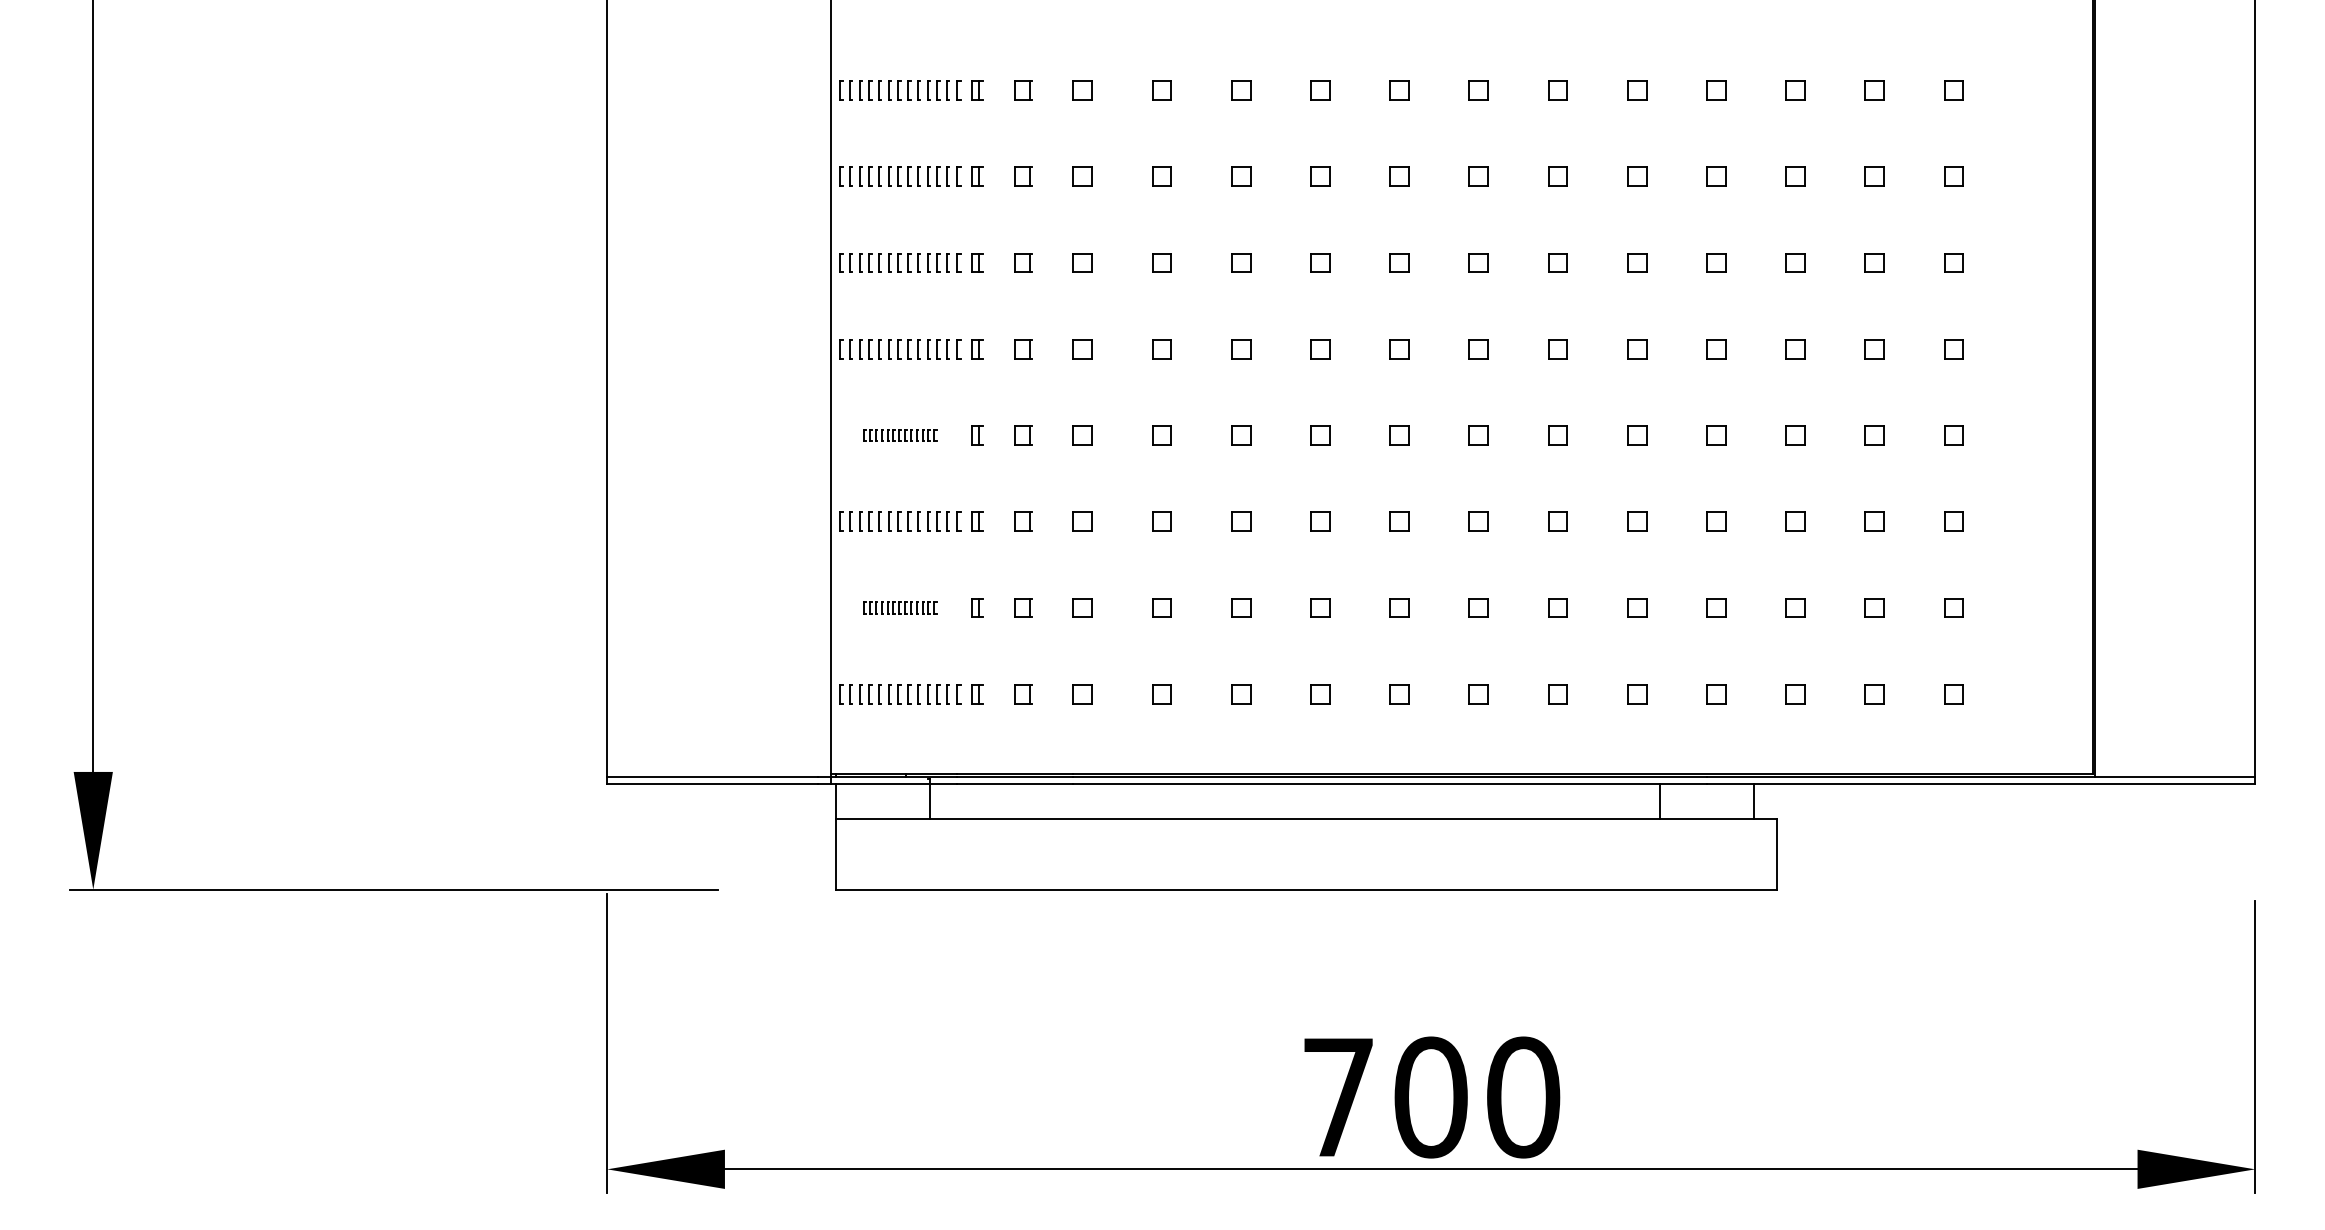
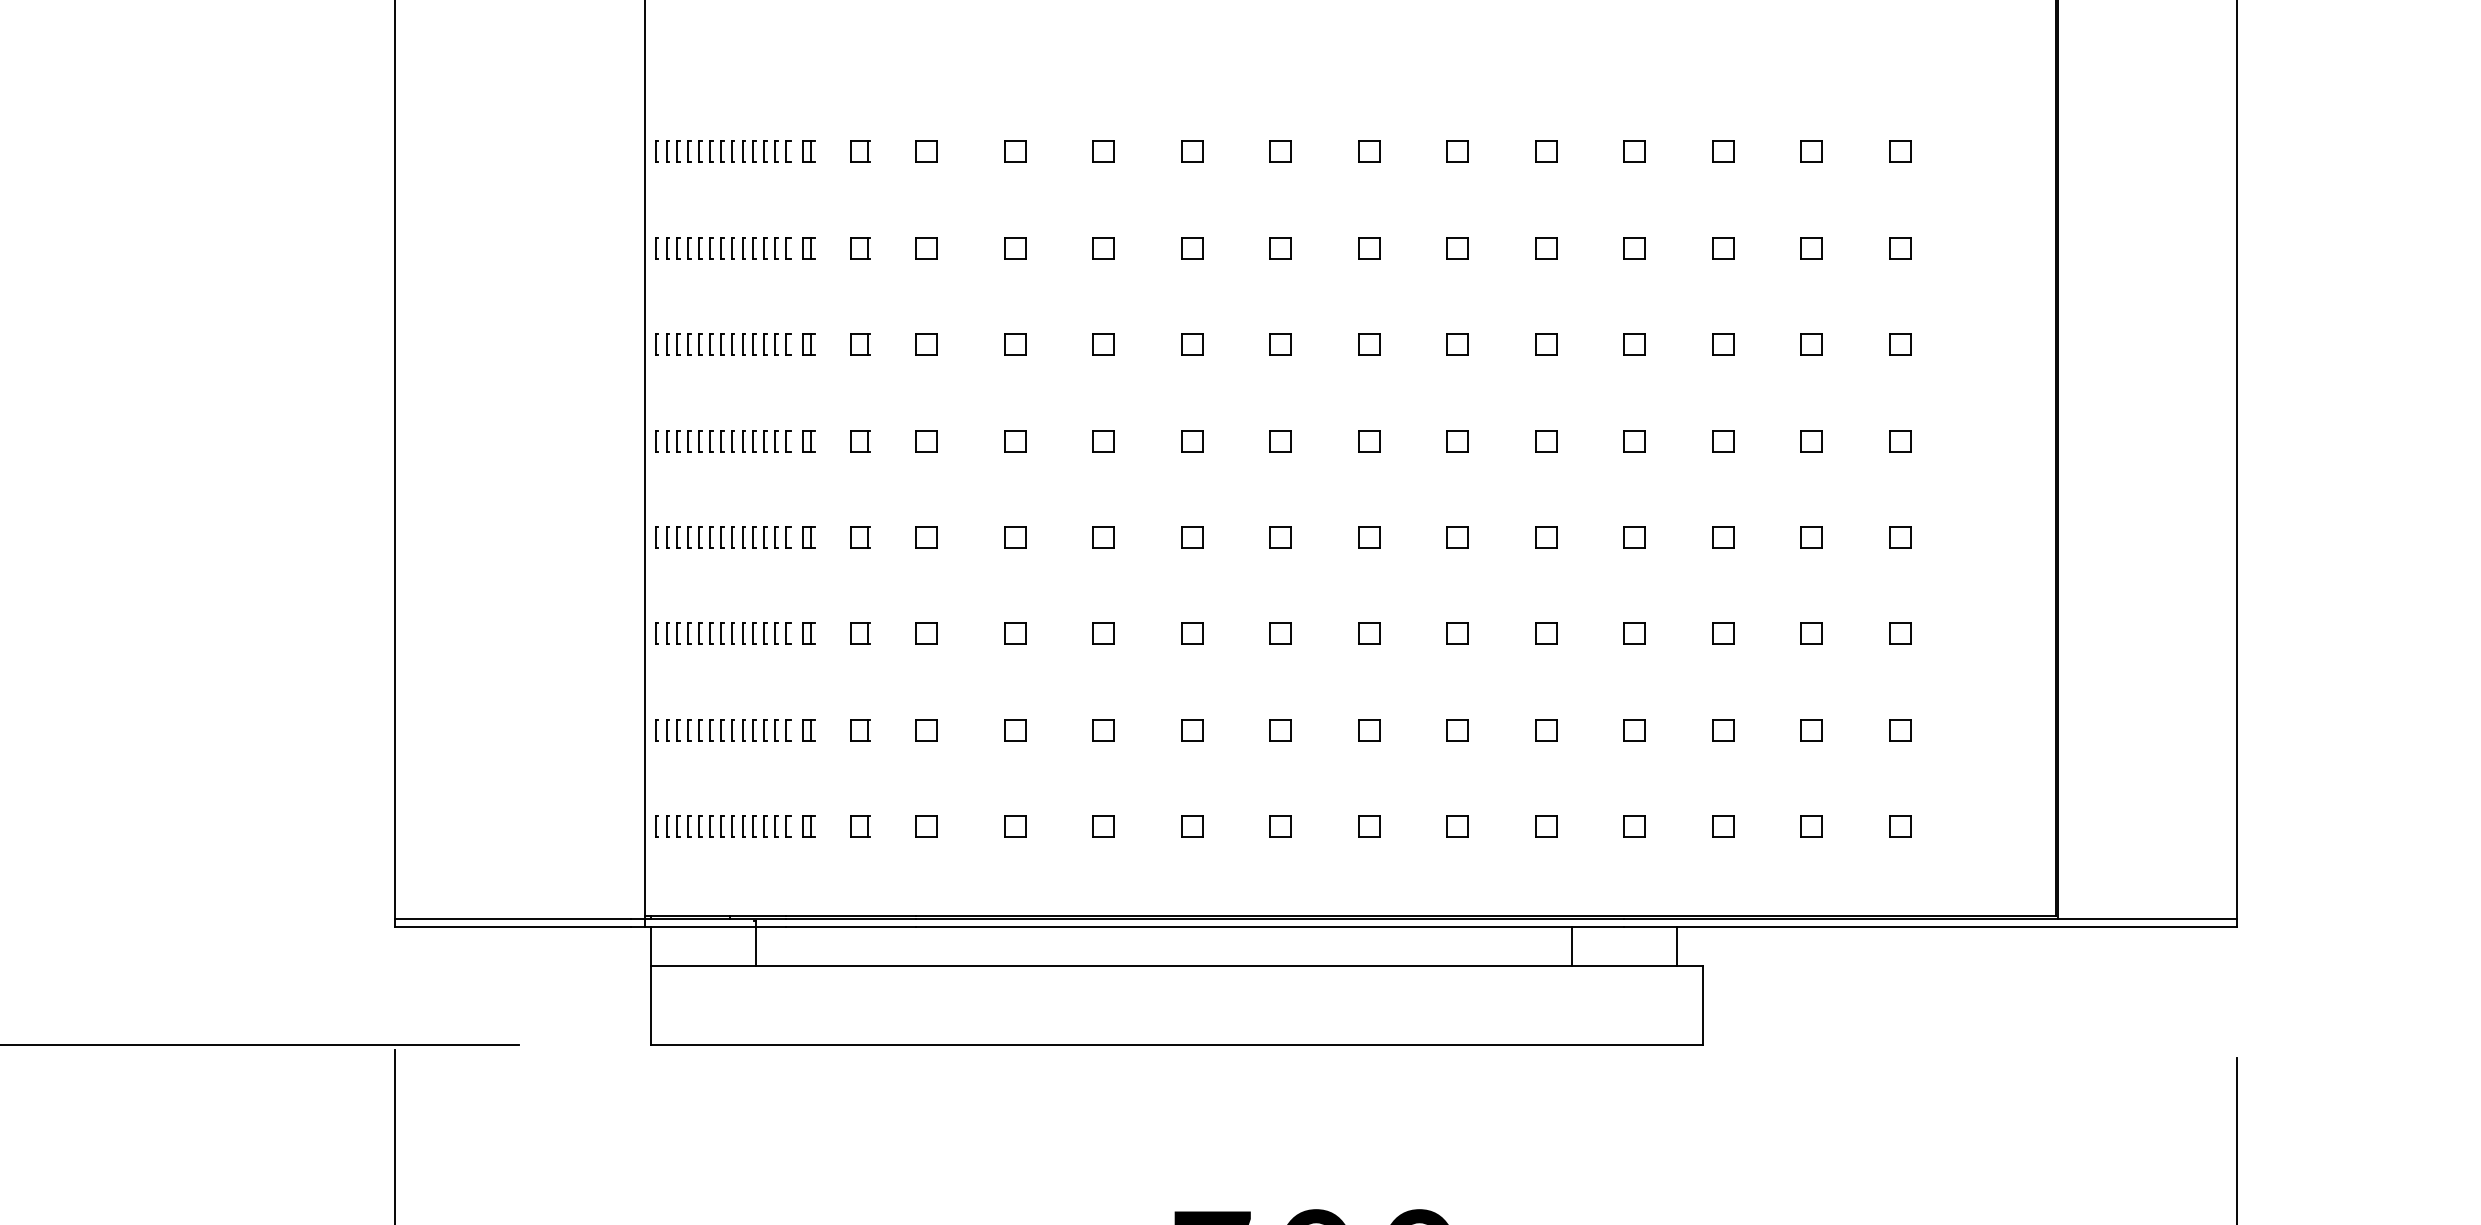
part: (900, 435) -> (723, 537), size x1.67
part: (900, 607) -> (723, 729), size x1.67

